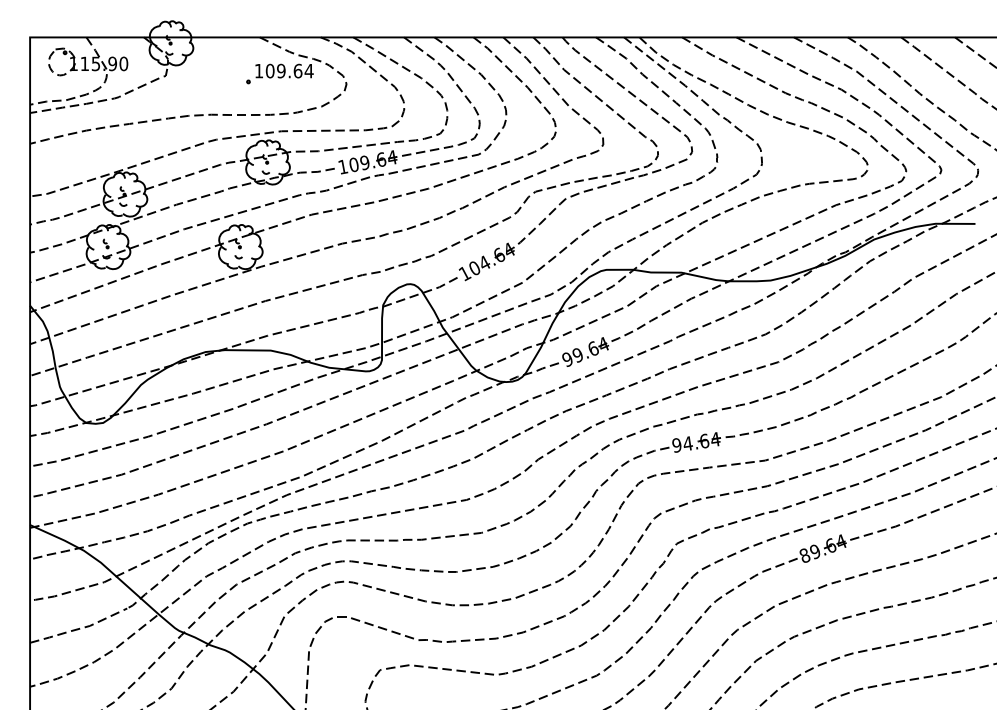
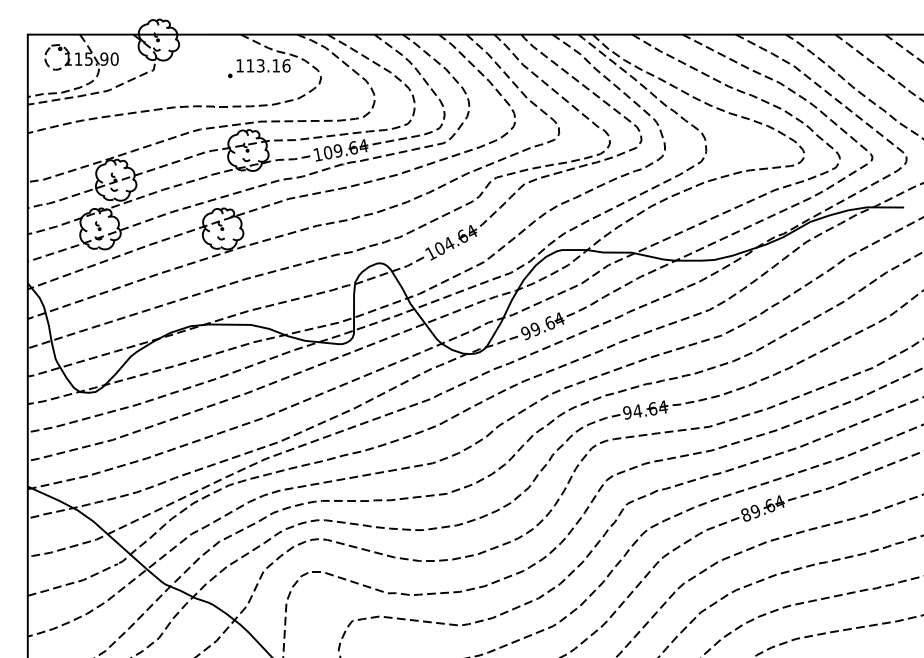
text: (289, 70) -> (268, 65), 109.64 -> 113.16

